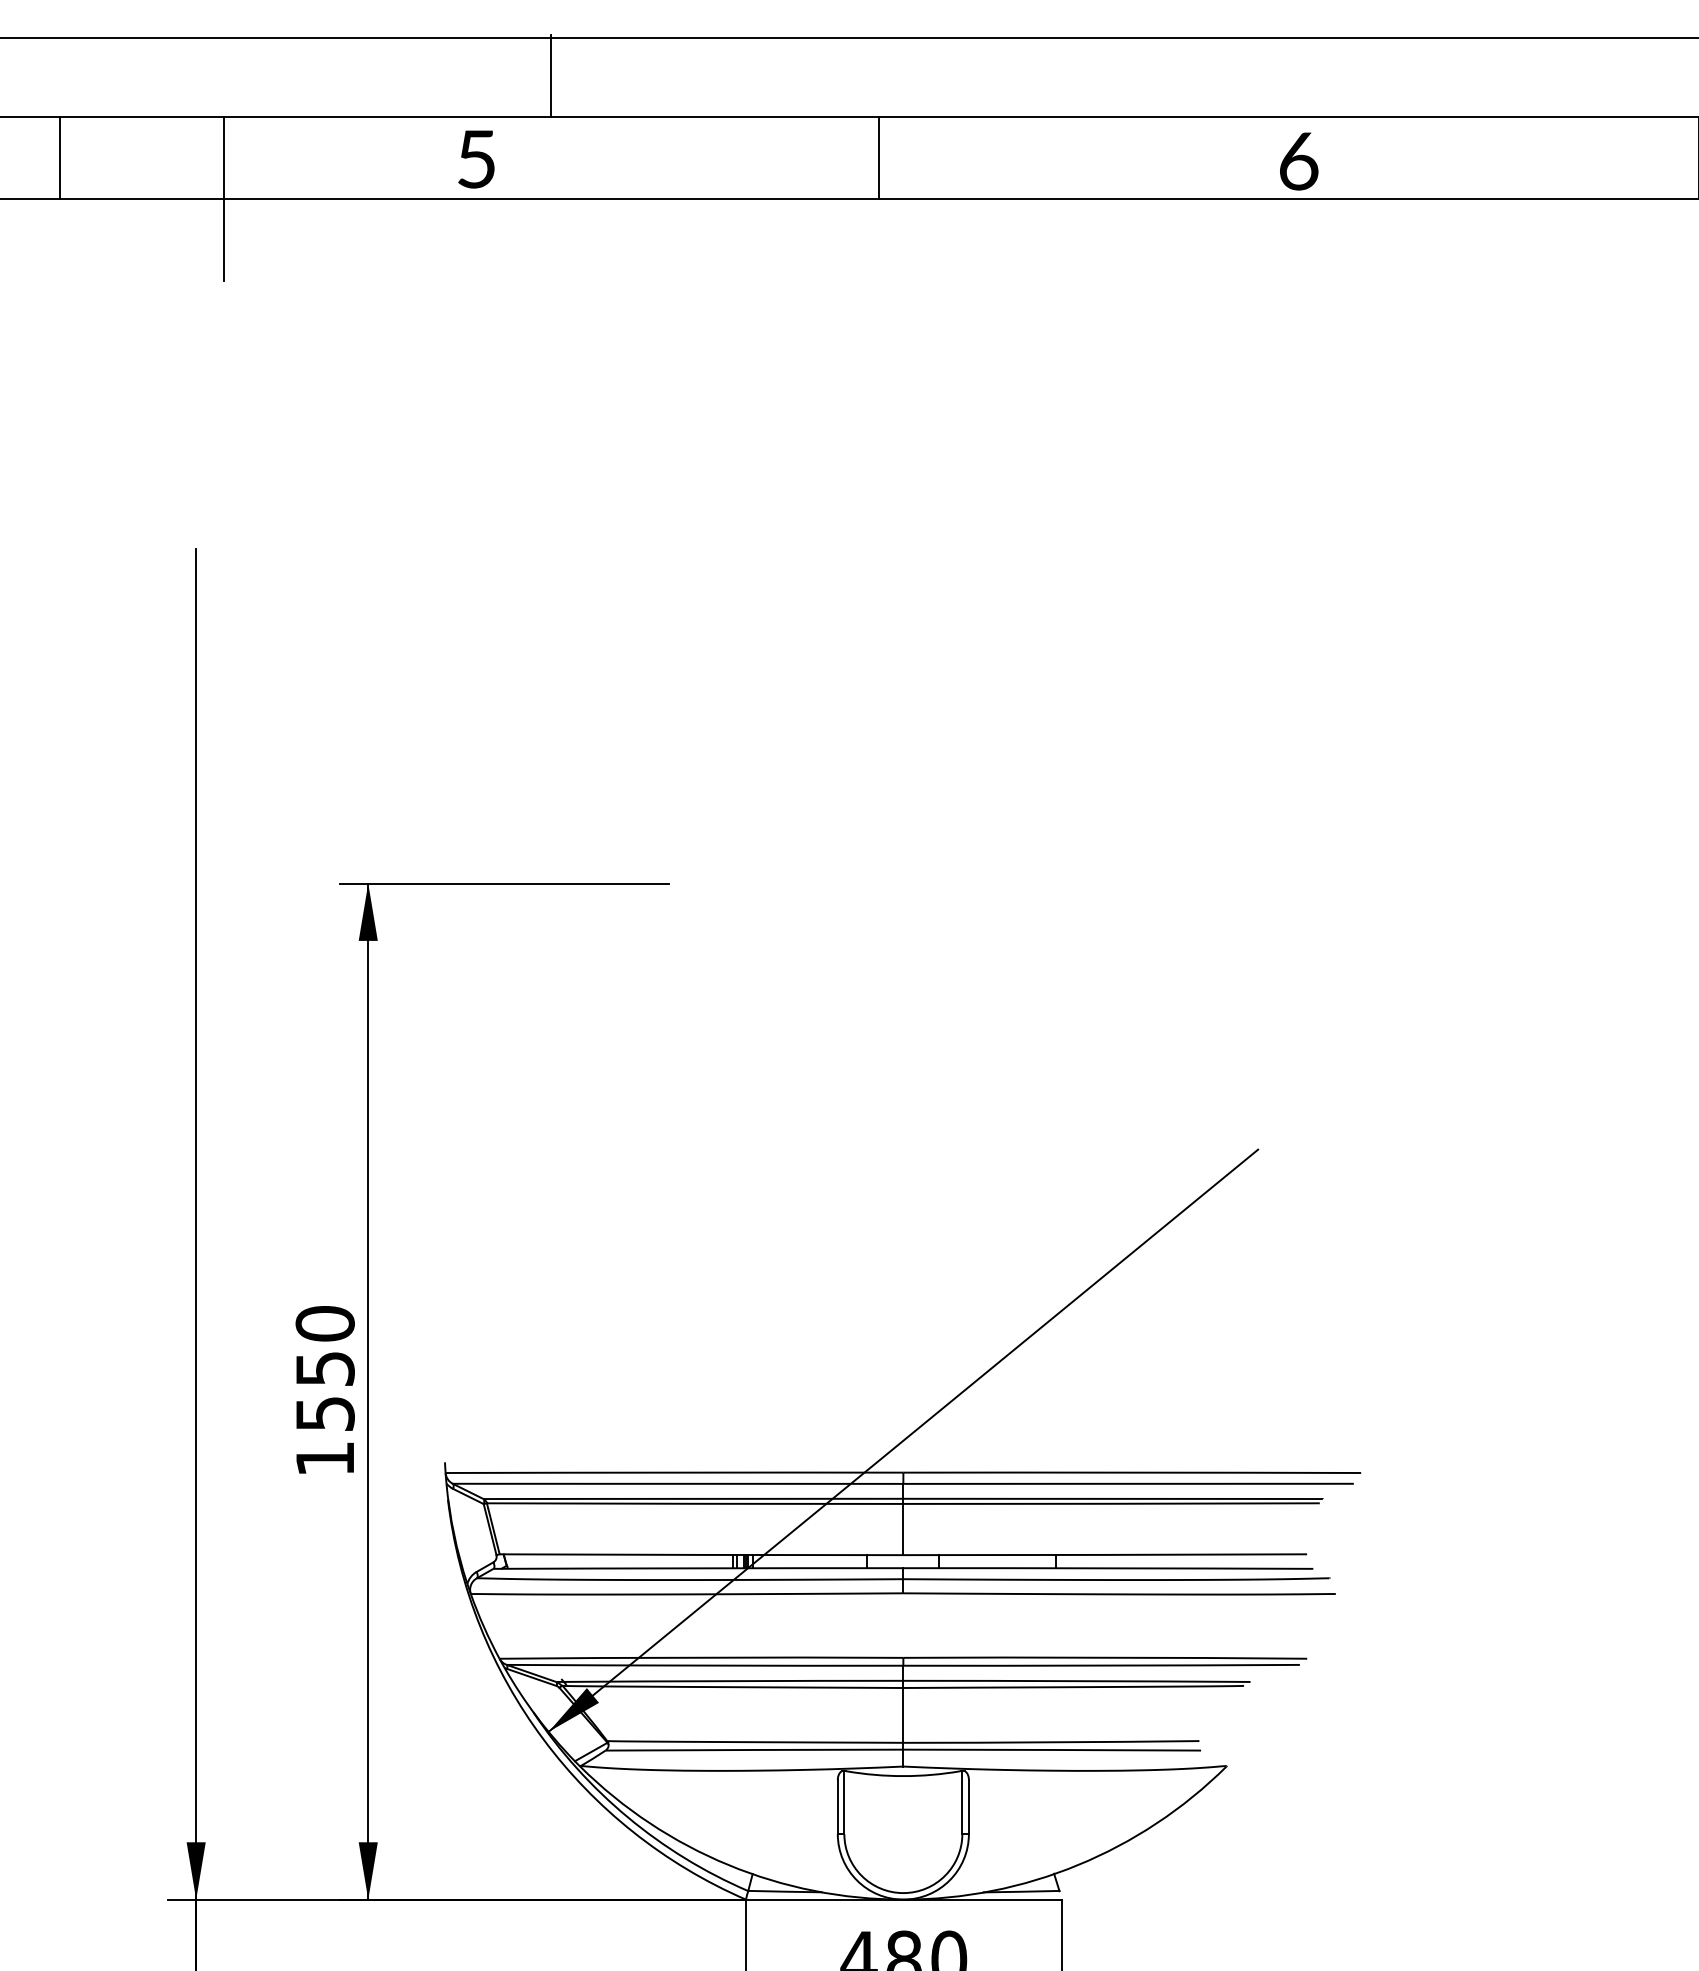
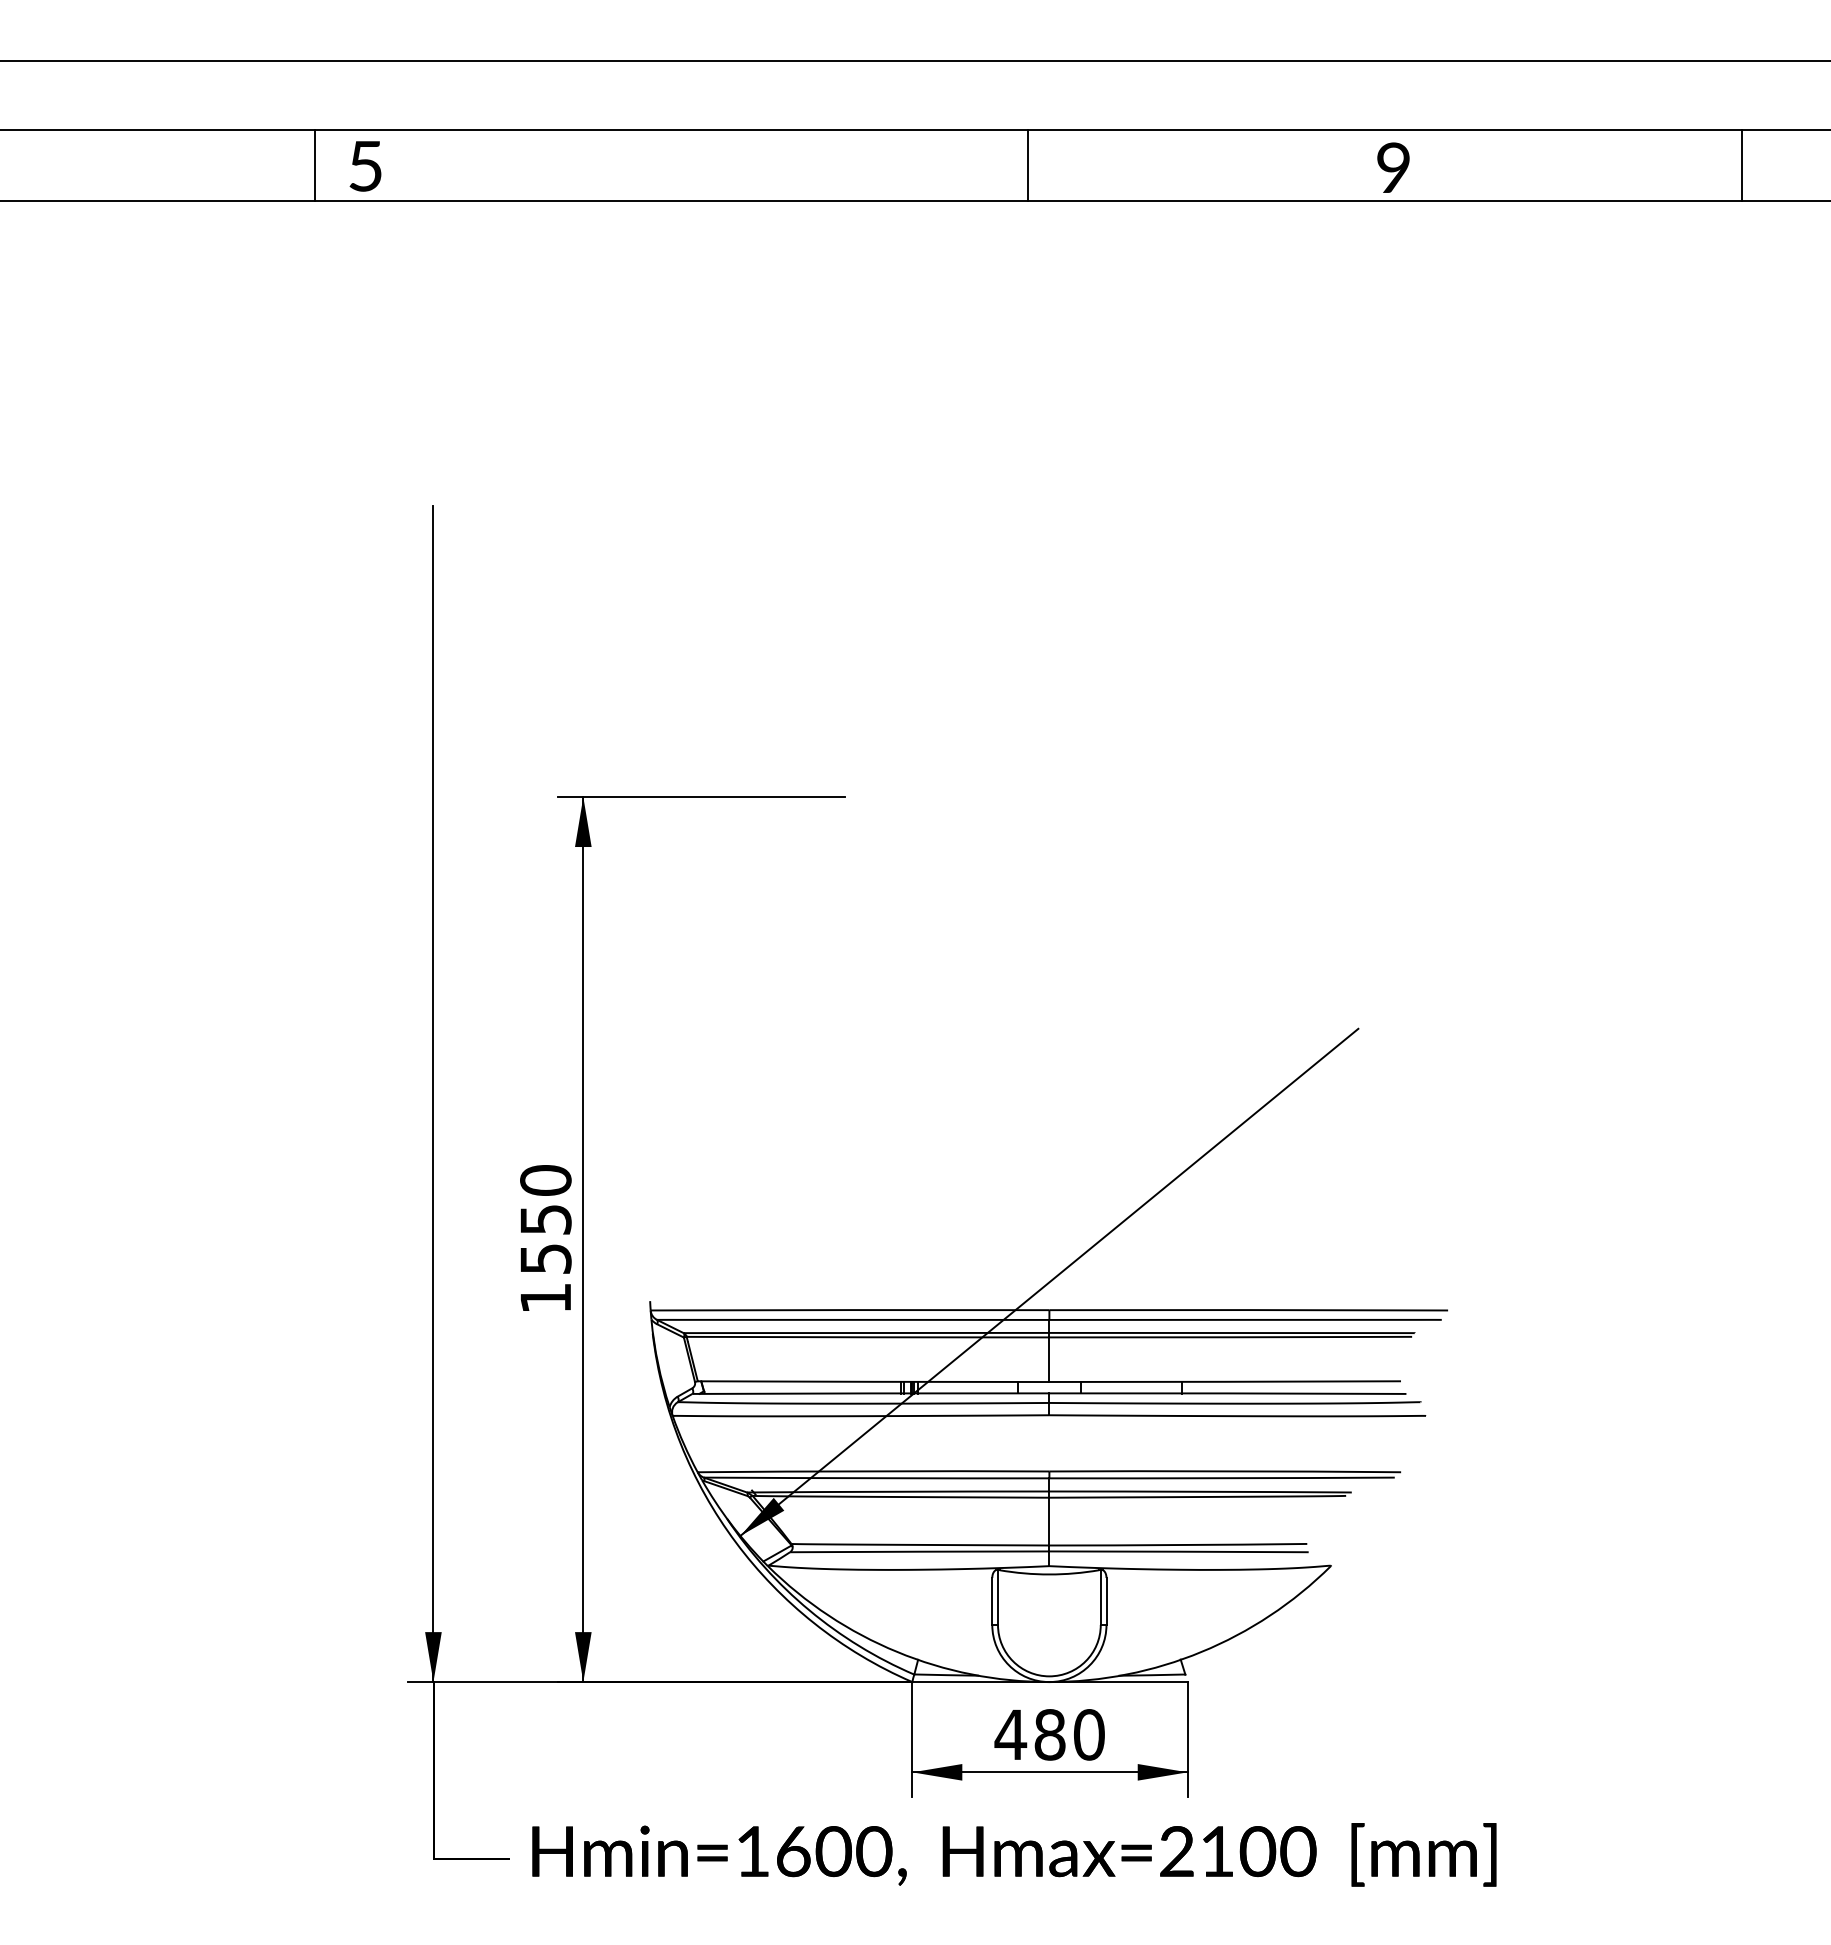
line: (551, 75) -> (742, 93), removed
text: (476, 159) -> (365, 166), moved
text: (1298, 160) -> (1393, 167), 6 -> 9
line: (223, 198) -> (457, 200), removed

